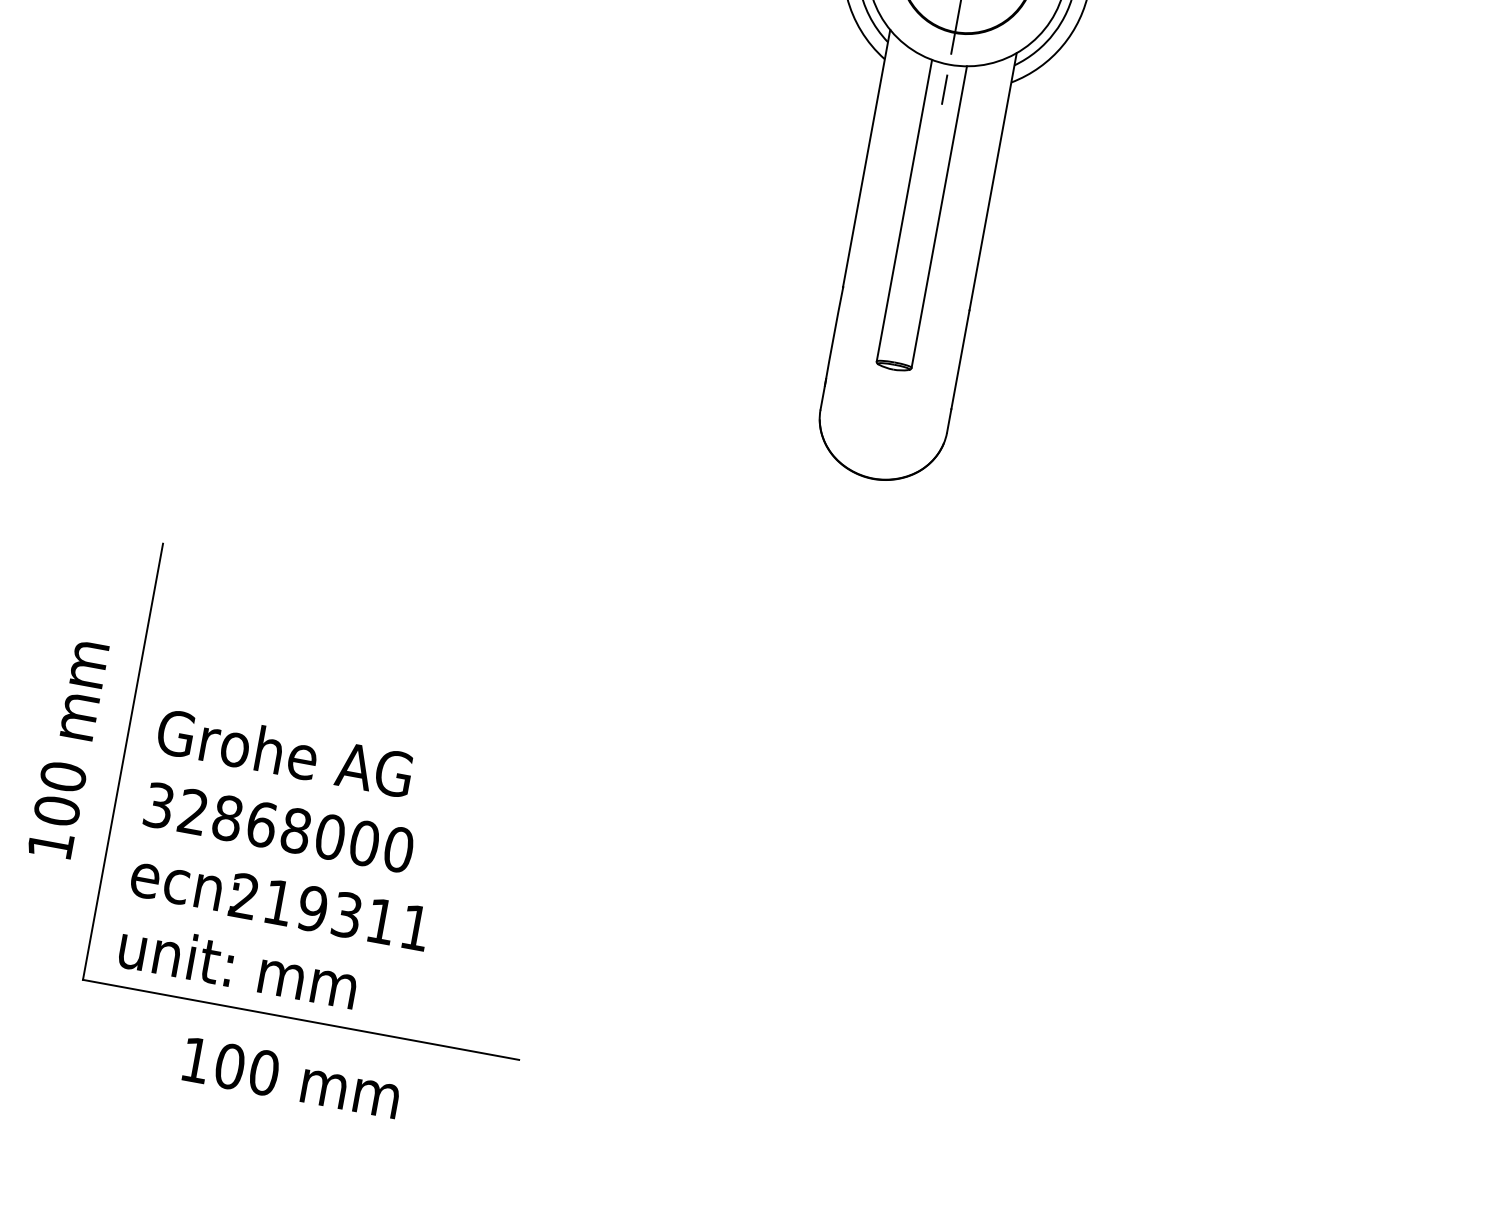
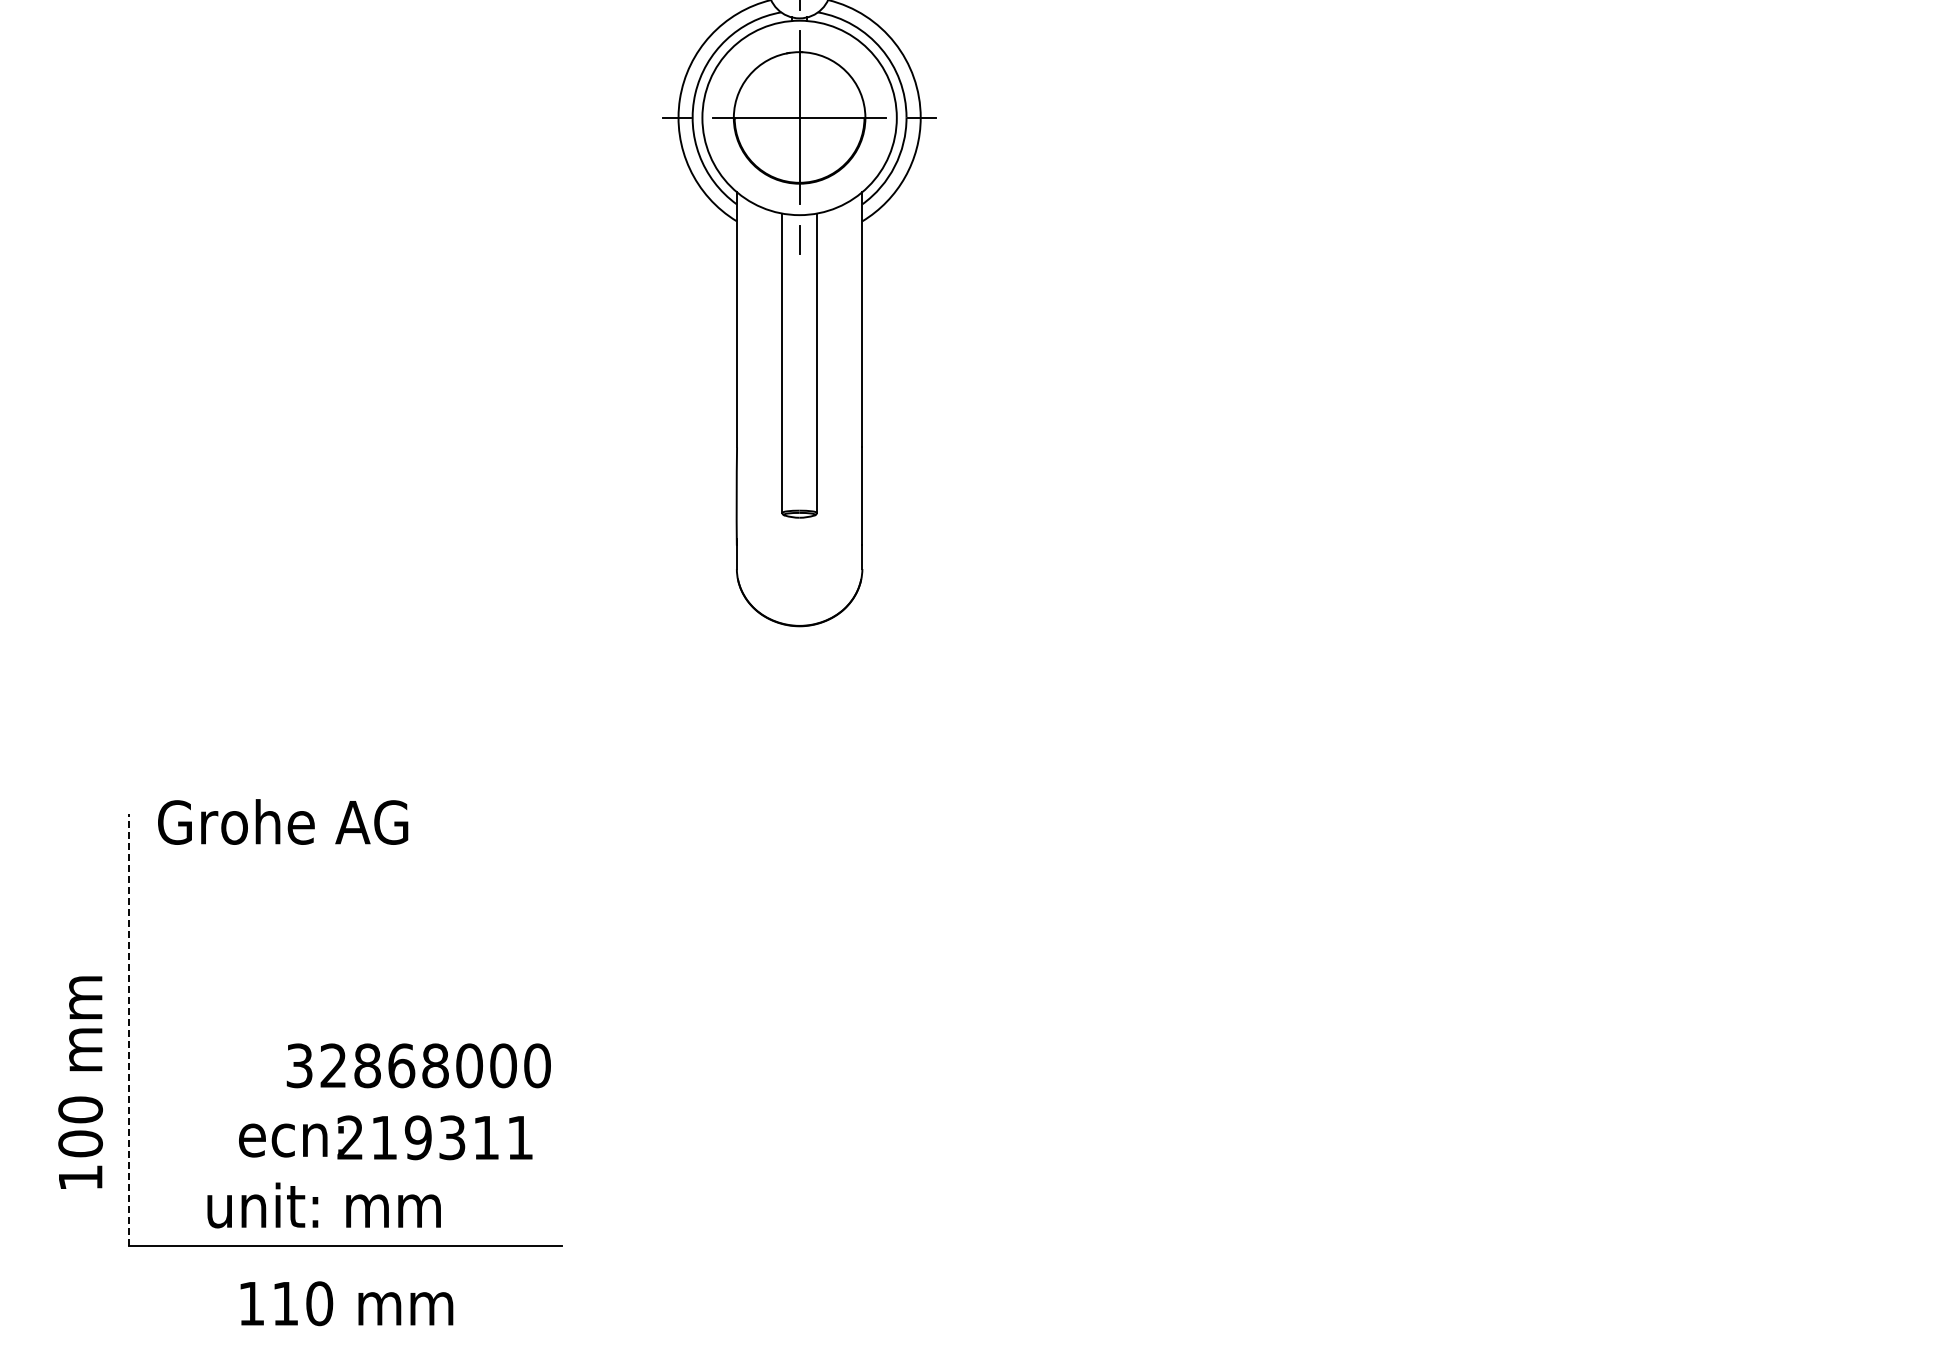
text: (68, 749) -> (80, 1082), moved
text: (285, 752) -> (283, 821), moved
line: (123, 761) -> (129, 1029), solid -> dashed
text: (278, 827) -> (418, 1065), moved
text: (279, 902) -> (385, 1137), moved
text: (237, 965) -> (323, 1205), moved
text: (229, 1066) -> (285, 1303), 100 -> 110

